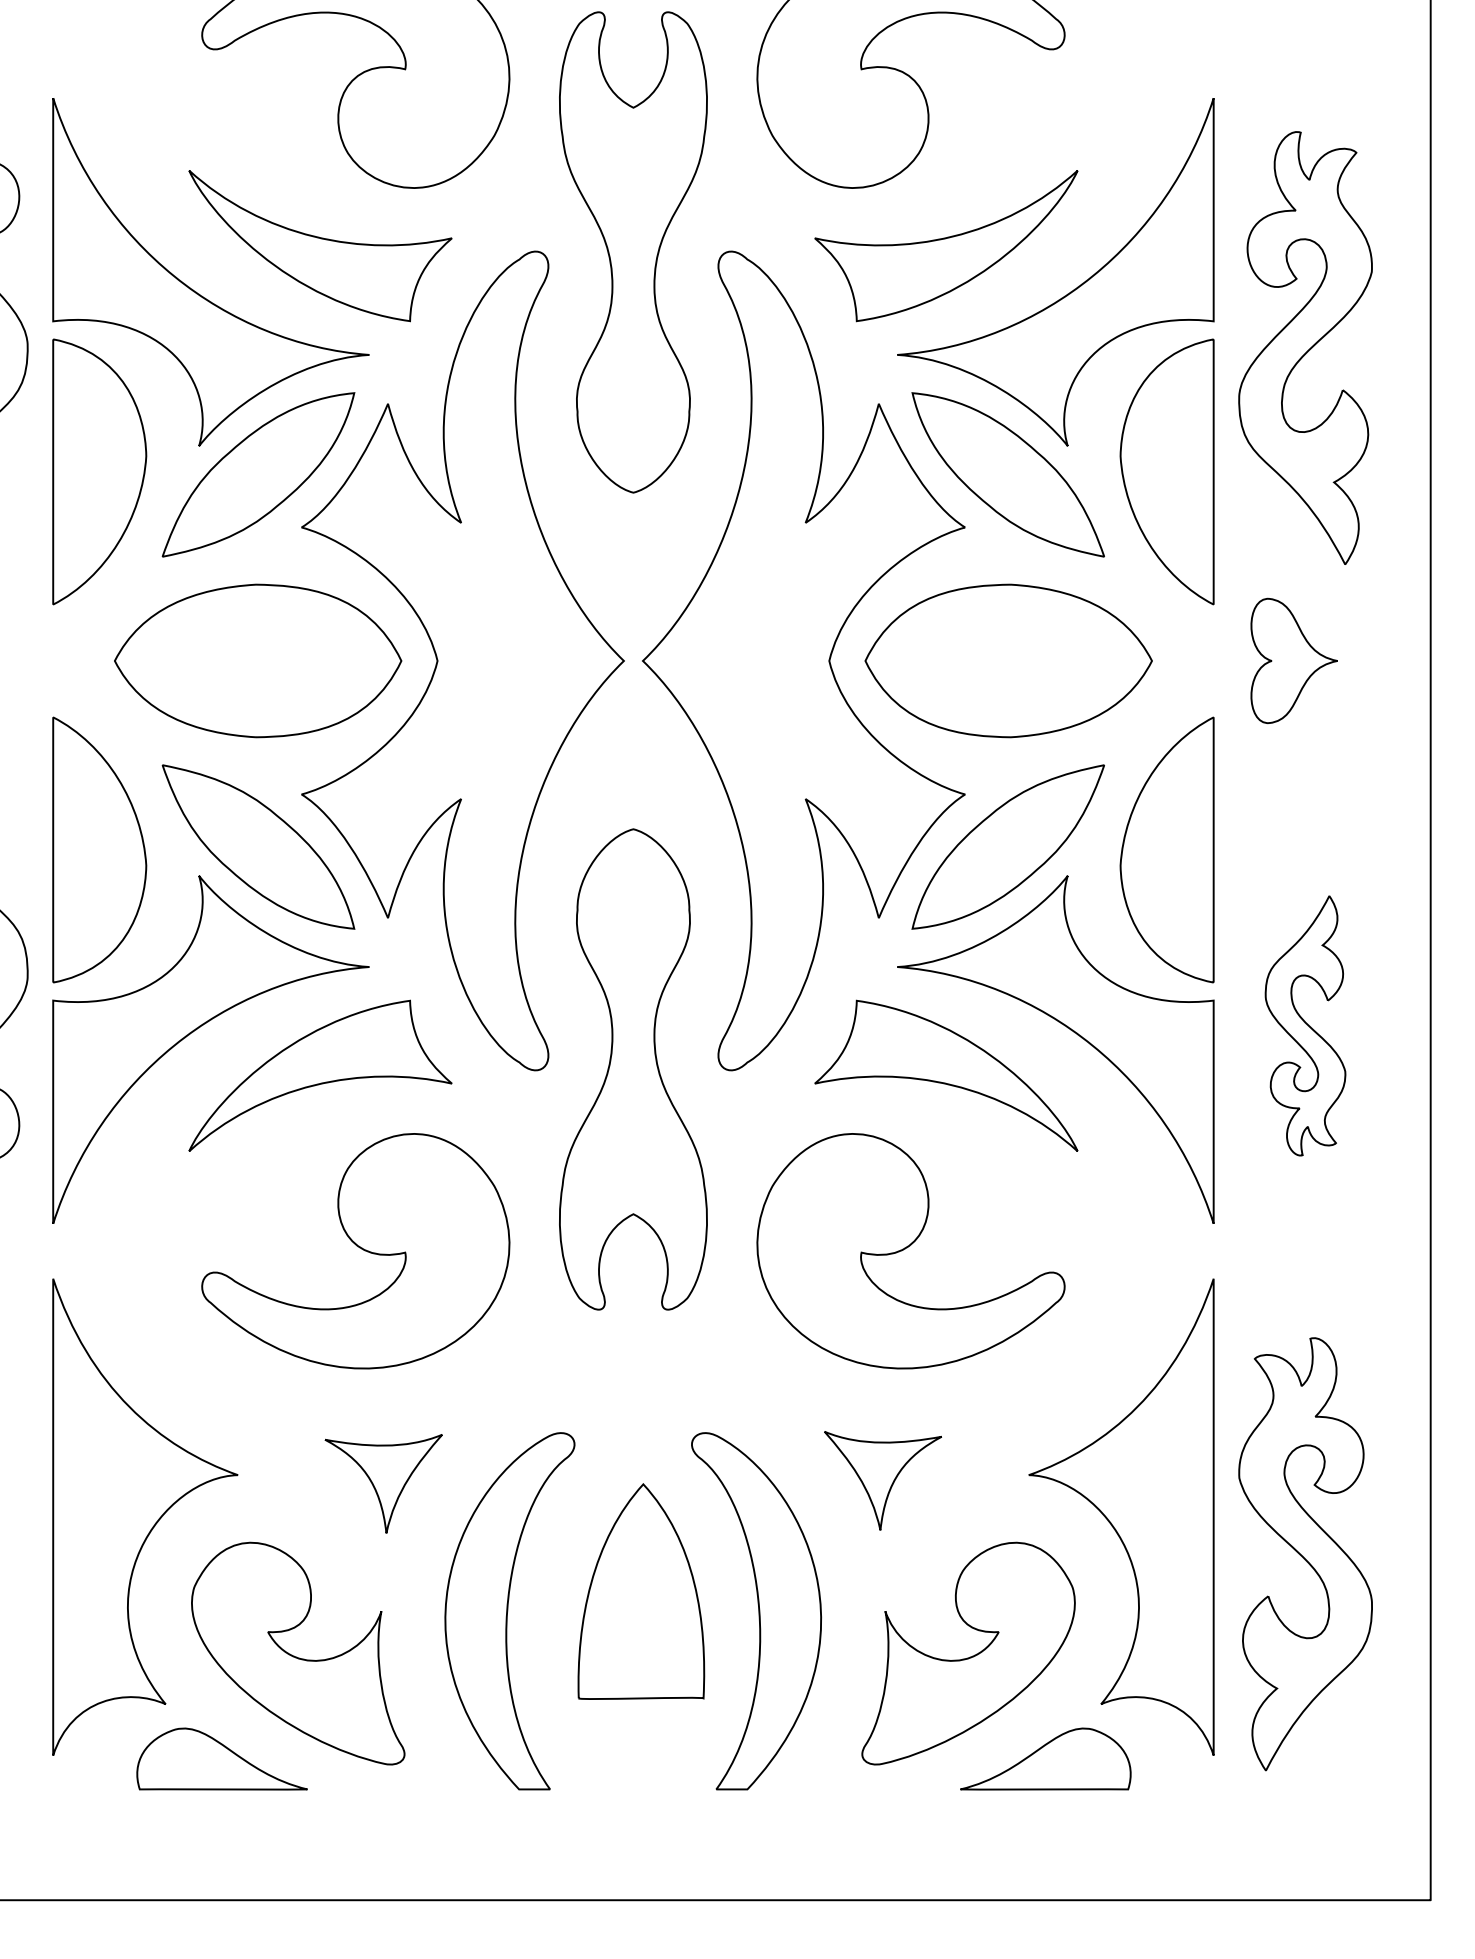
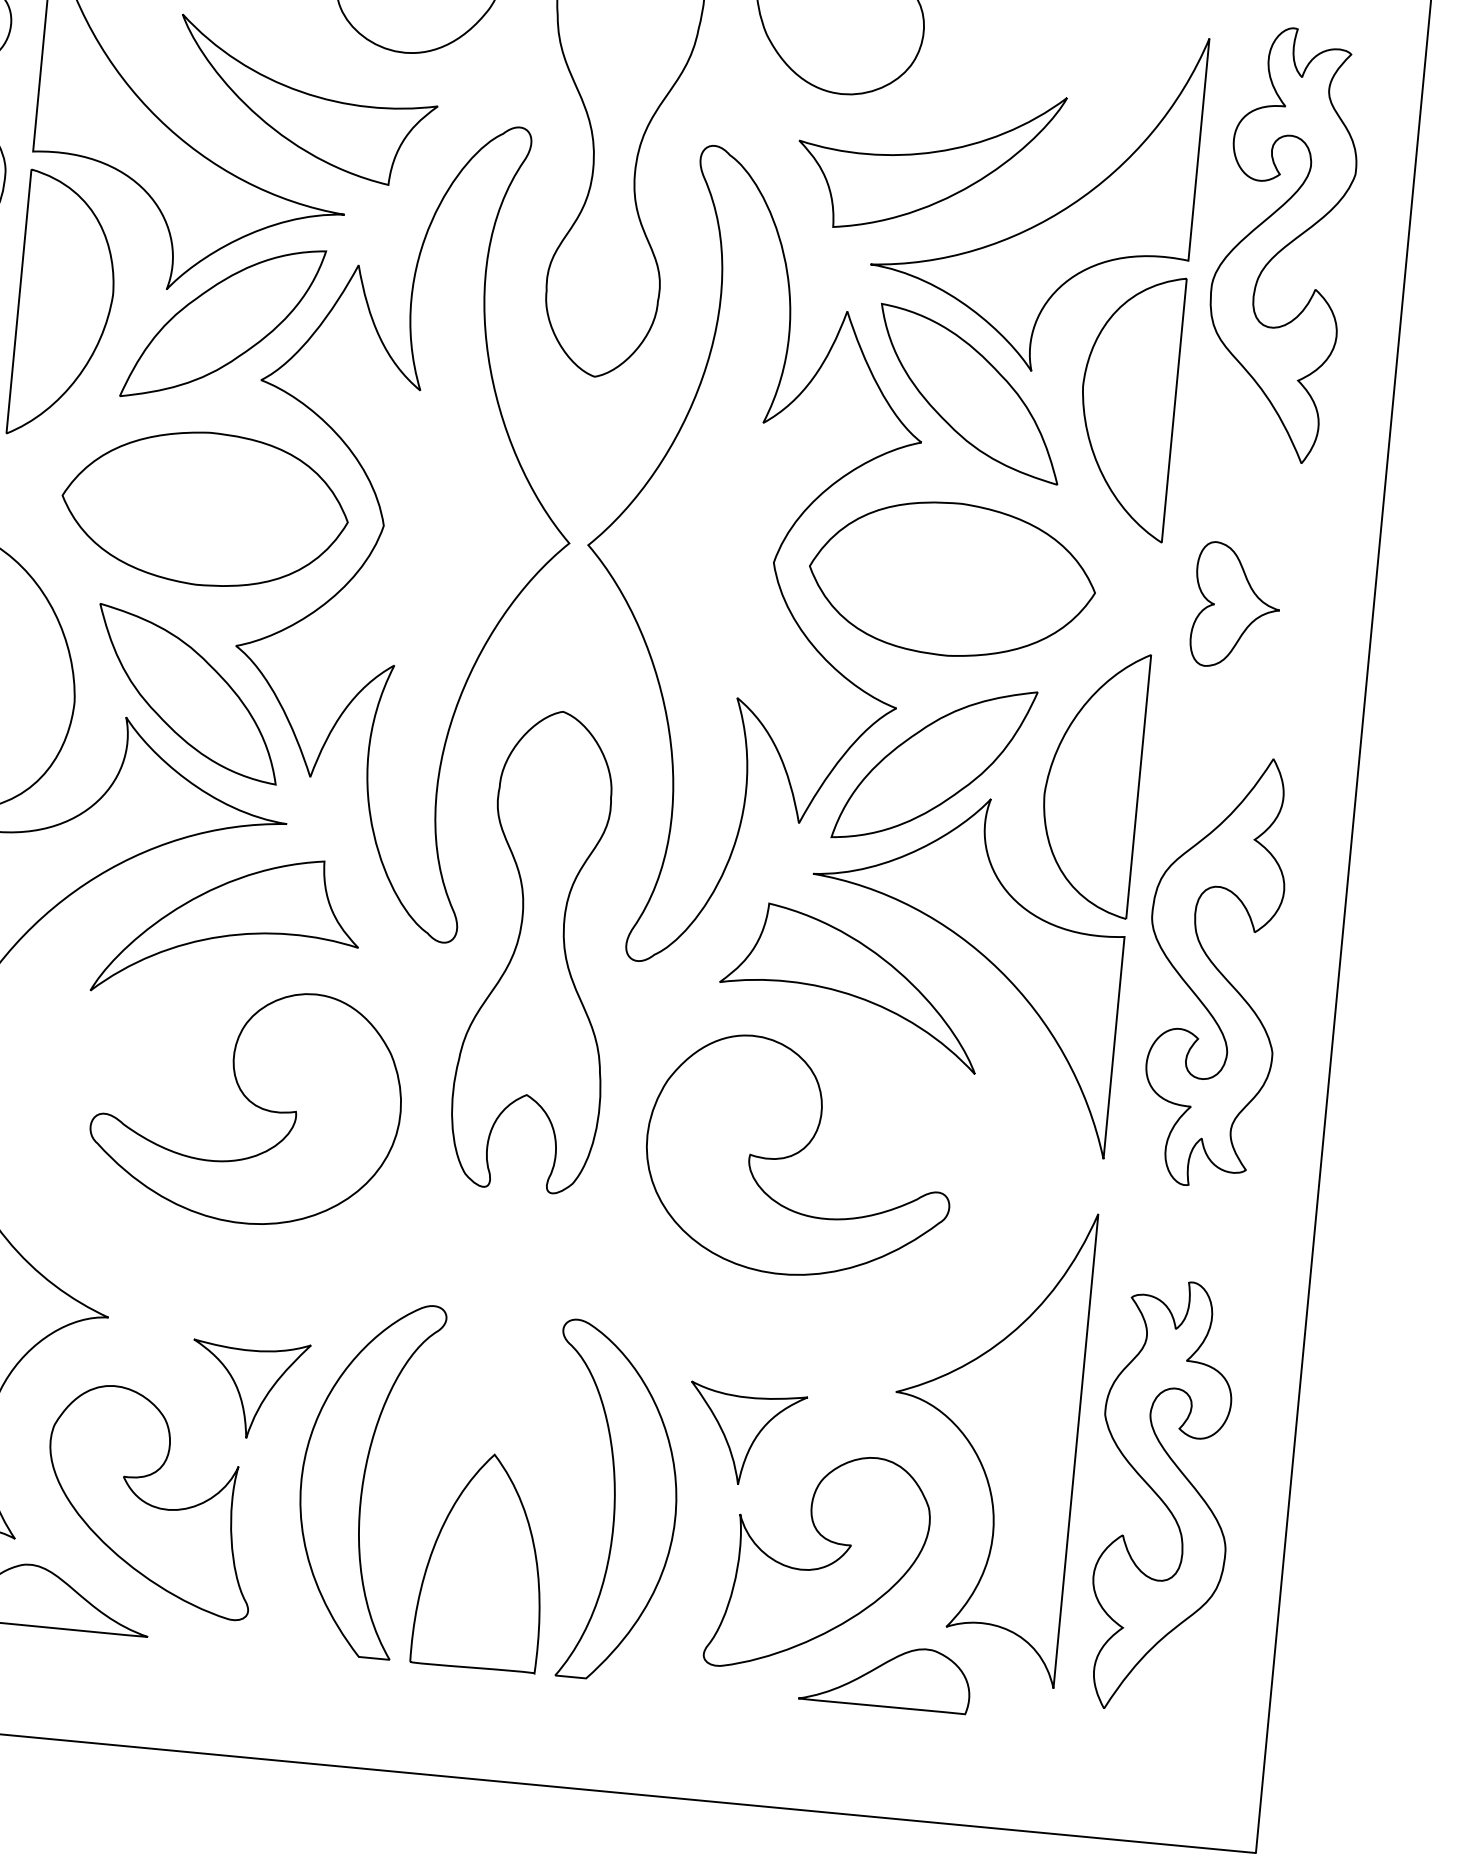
part: (1305, 347) -> (1282, 243), moved
part: (1305, 1025) -> (1213, 970), size x1.67
part: (882, 1480) -> (744, 1435), moved
part: (383, 1483) -> (247, 1388), moved
part: (641, 1591) -> (482, 1561), moved

